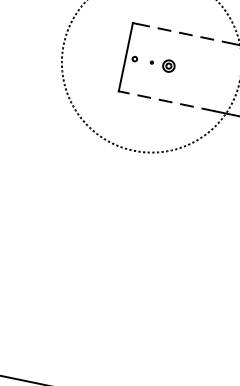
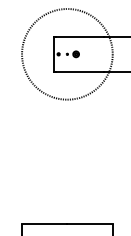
line: (182, 32) -> (79, 36), dashed -> solid
line: (168, 100) -> (79, 71), dashed -> solid

